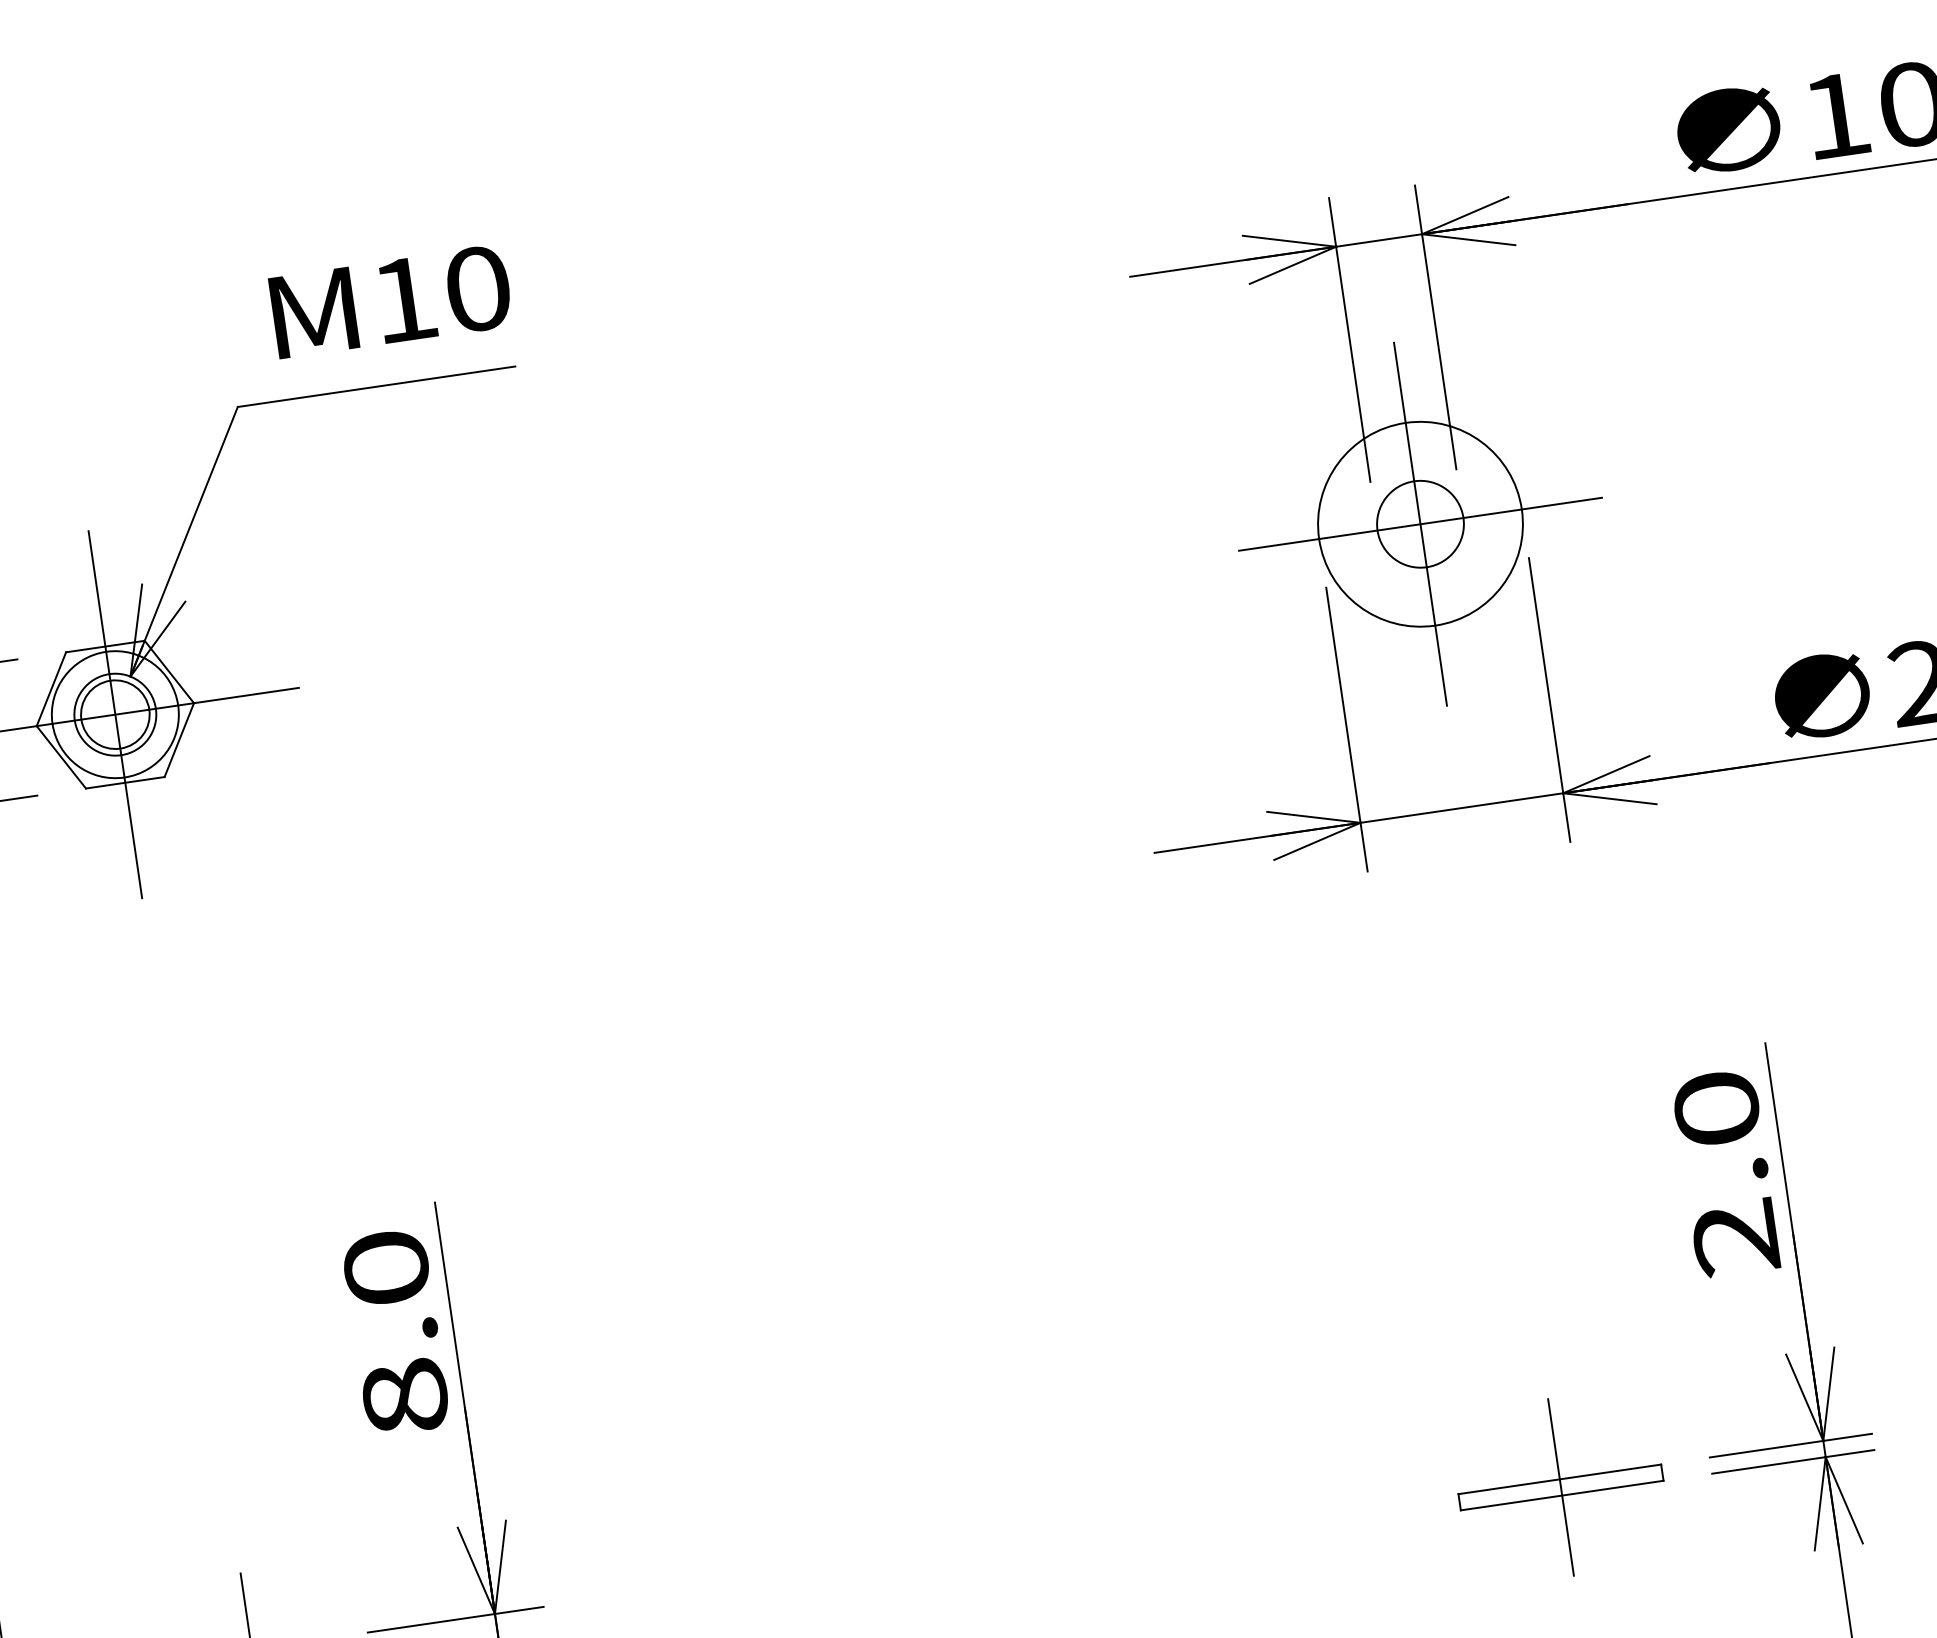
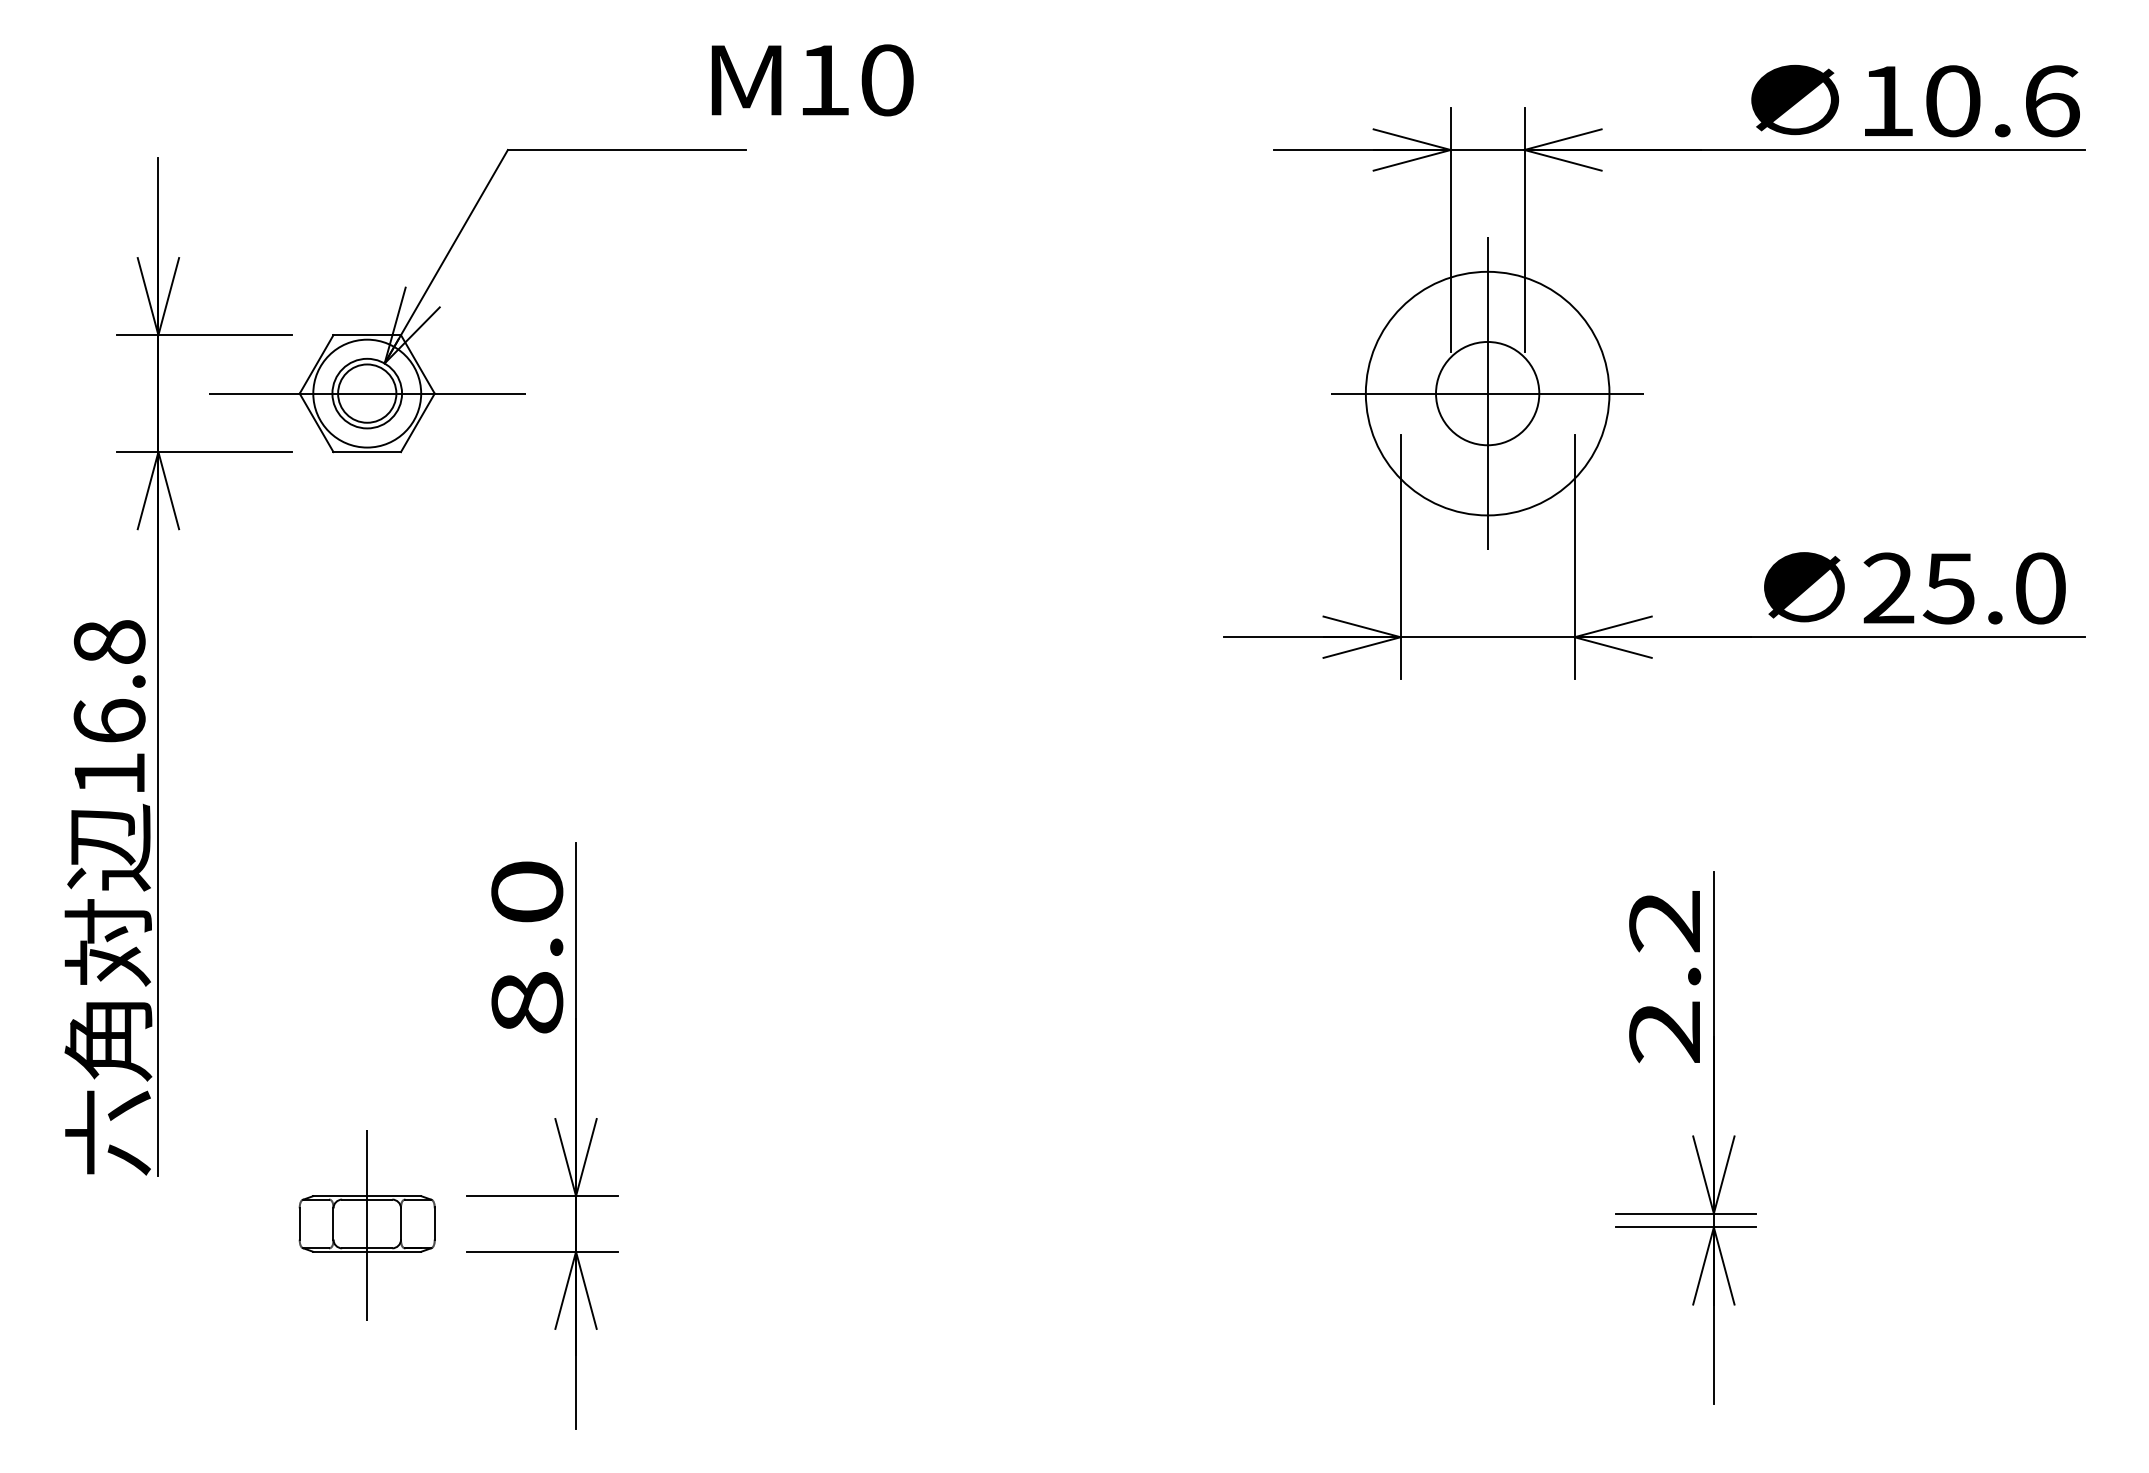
text: (390, 301) -> (812, 80), moved
circle: (1420, 524) -> (1487, 393), size x1.4
circle: (1420, 524) -> (1487, 393), size x1.4
line: (115, 714) -> (367, 393), removed
text: (1717, 1108) -> (1665, 921), 2.0 -> 2.2
part: (1560, 1487) -> (1487, 1220), removed

